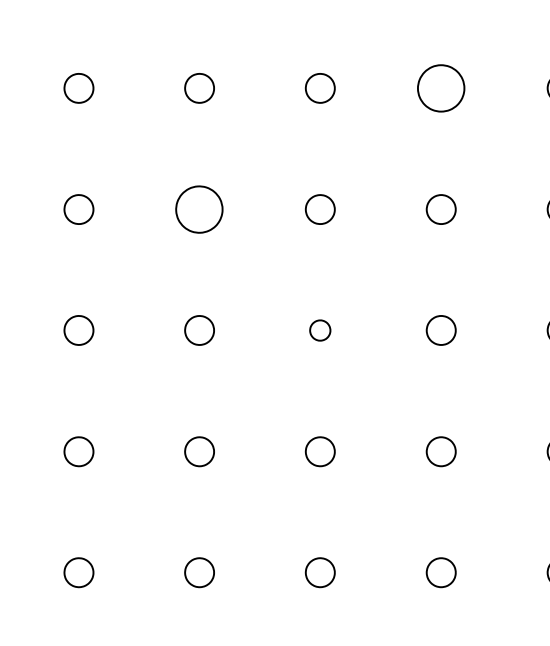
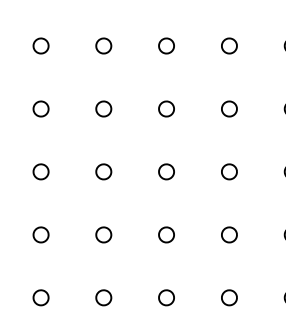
part: (441, 87) -> (229, 45), size x0.62
part: (199, 208) -> (103, 108), size x0.62
part: (320, 329) -> (166, 171), size x1.43

